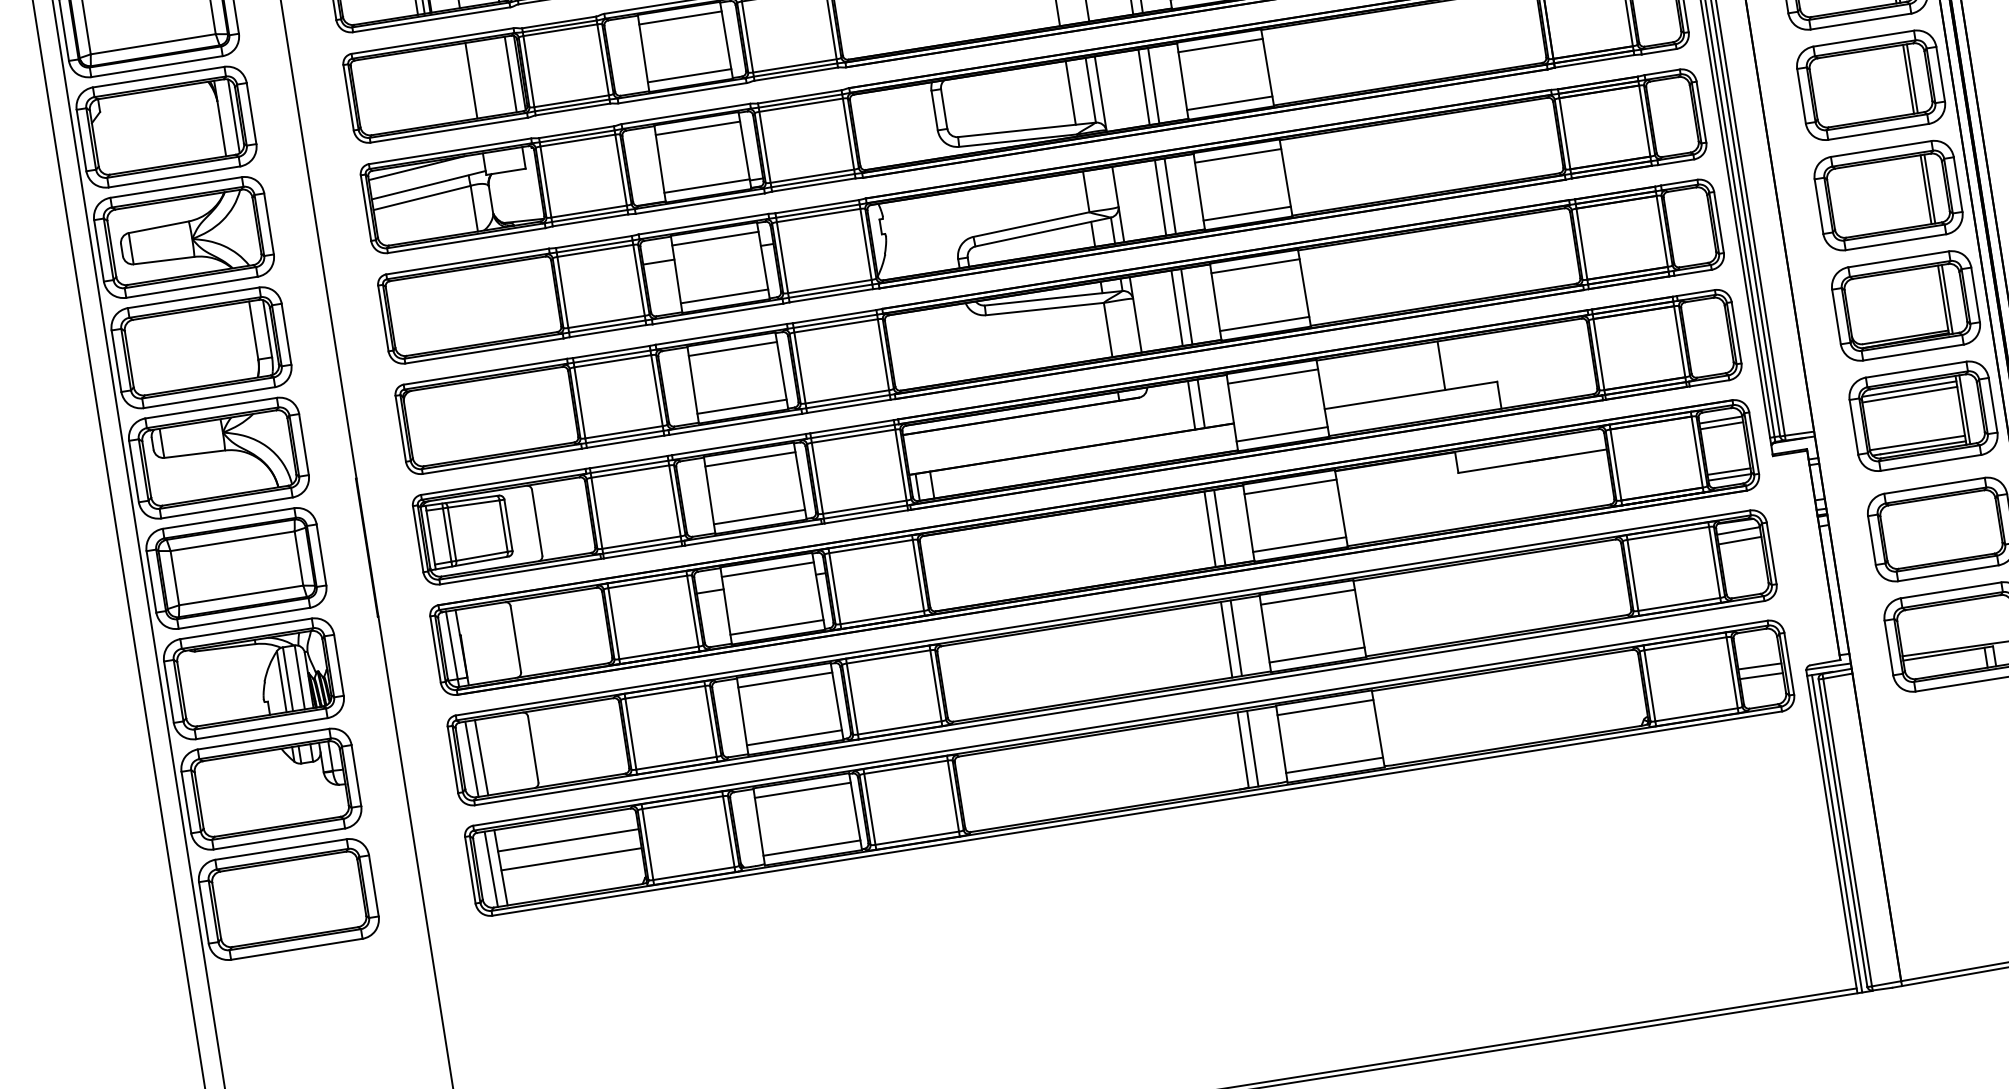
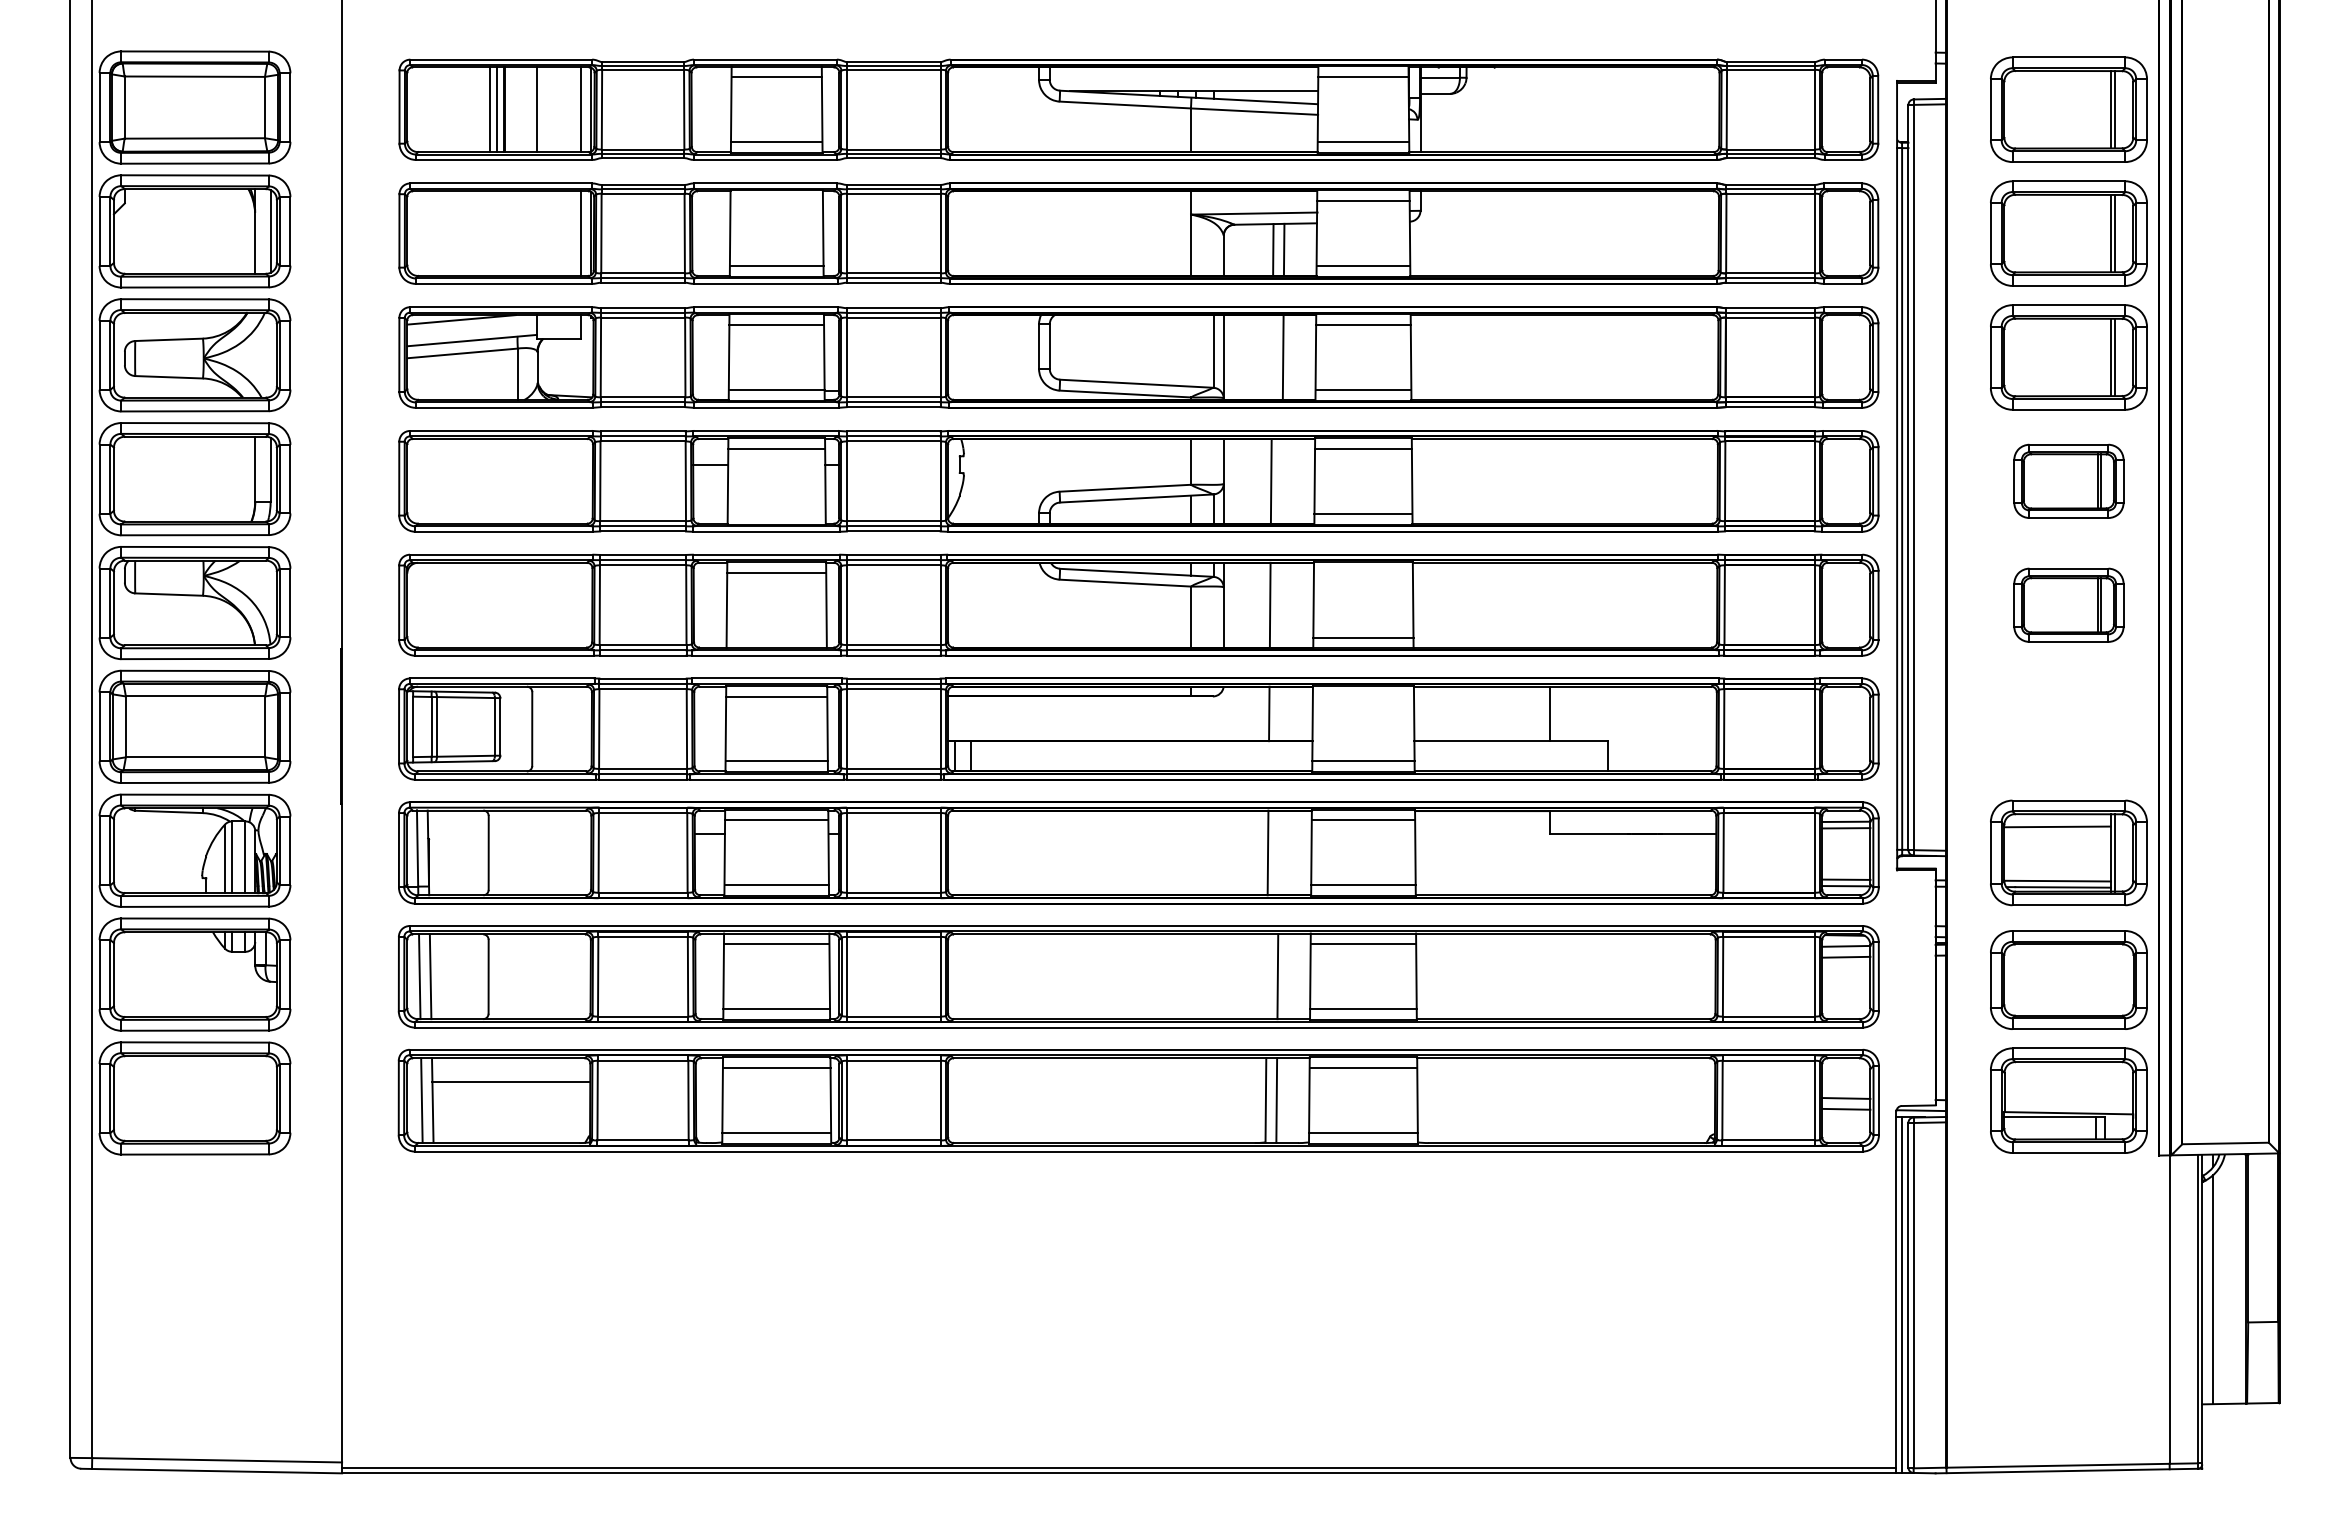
line: (680, 18) -> (776, 201), removed
line: (471, 80) -> (536, 233), removed
part: (1870, 85) -> (2068, 481), size x0.7
line: (1144, 87) -> (1272, 357), removed
line: (1071, 92) -> (1191, 350), removed
line: (1169, 195) -> (1281, 480), removed
part: (1888, 195) -> (2068, 605), size x0.7
line: (1254, 266) -> (1362, 572), removed
line: (724, 296) -> (776, 513), removed
part: (1905, 305) -> (2068, 728), removed
line: (1186, 306) -> (1280, 604), removed
line: (1273, 376) -> (1363, 696), removed
line: (1908, 389) -> (2057, 820), removed
line: (1200, 403) -> (1279, 713), removed
line: (741, 406) -> (776, 637), removed
line: (1219, 527) -> (1278, 852), removed
line: (1226, 639) -> (1266, 976), removed
line: (571, 859) -> (511, 1103), removed

